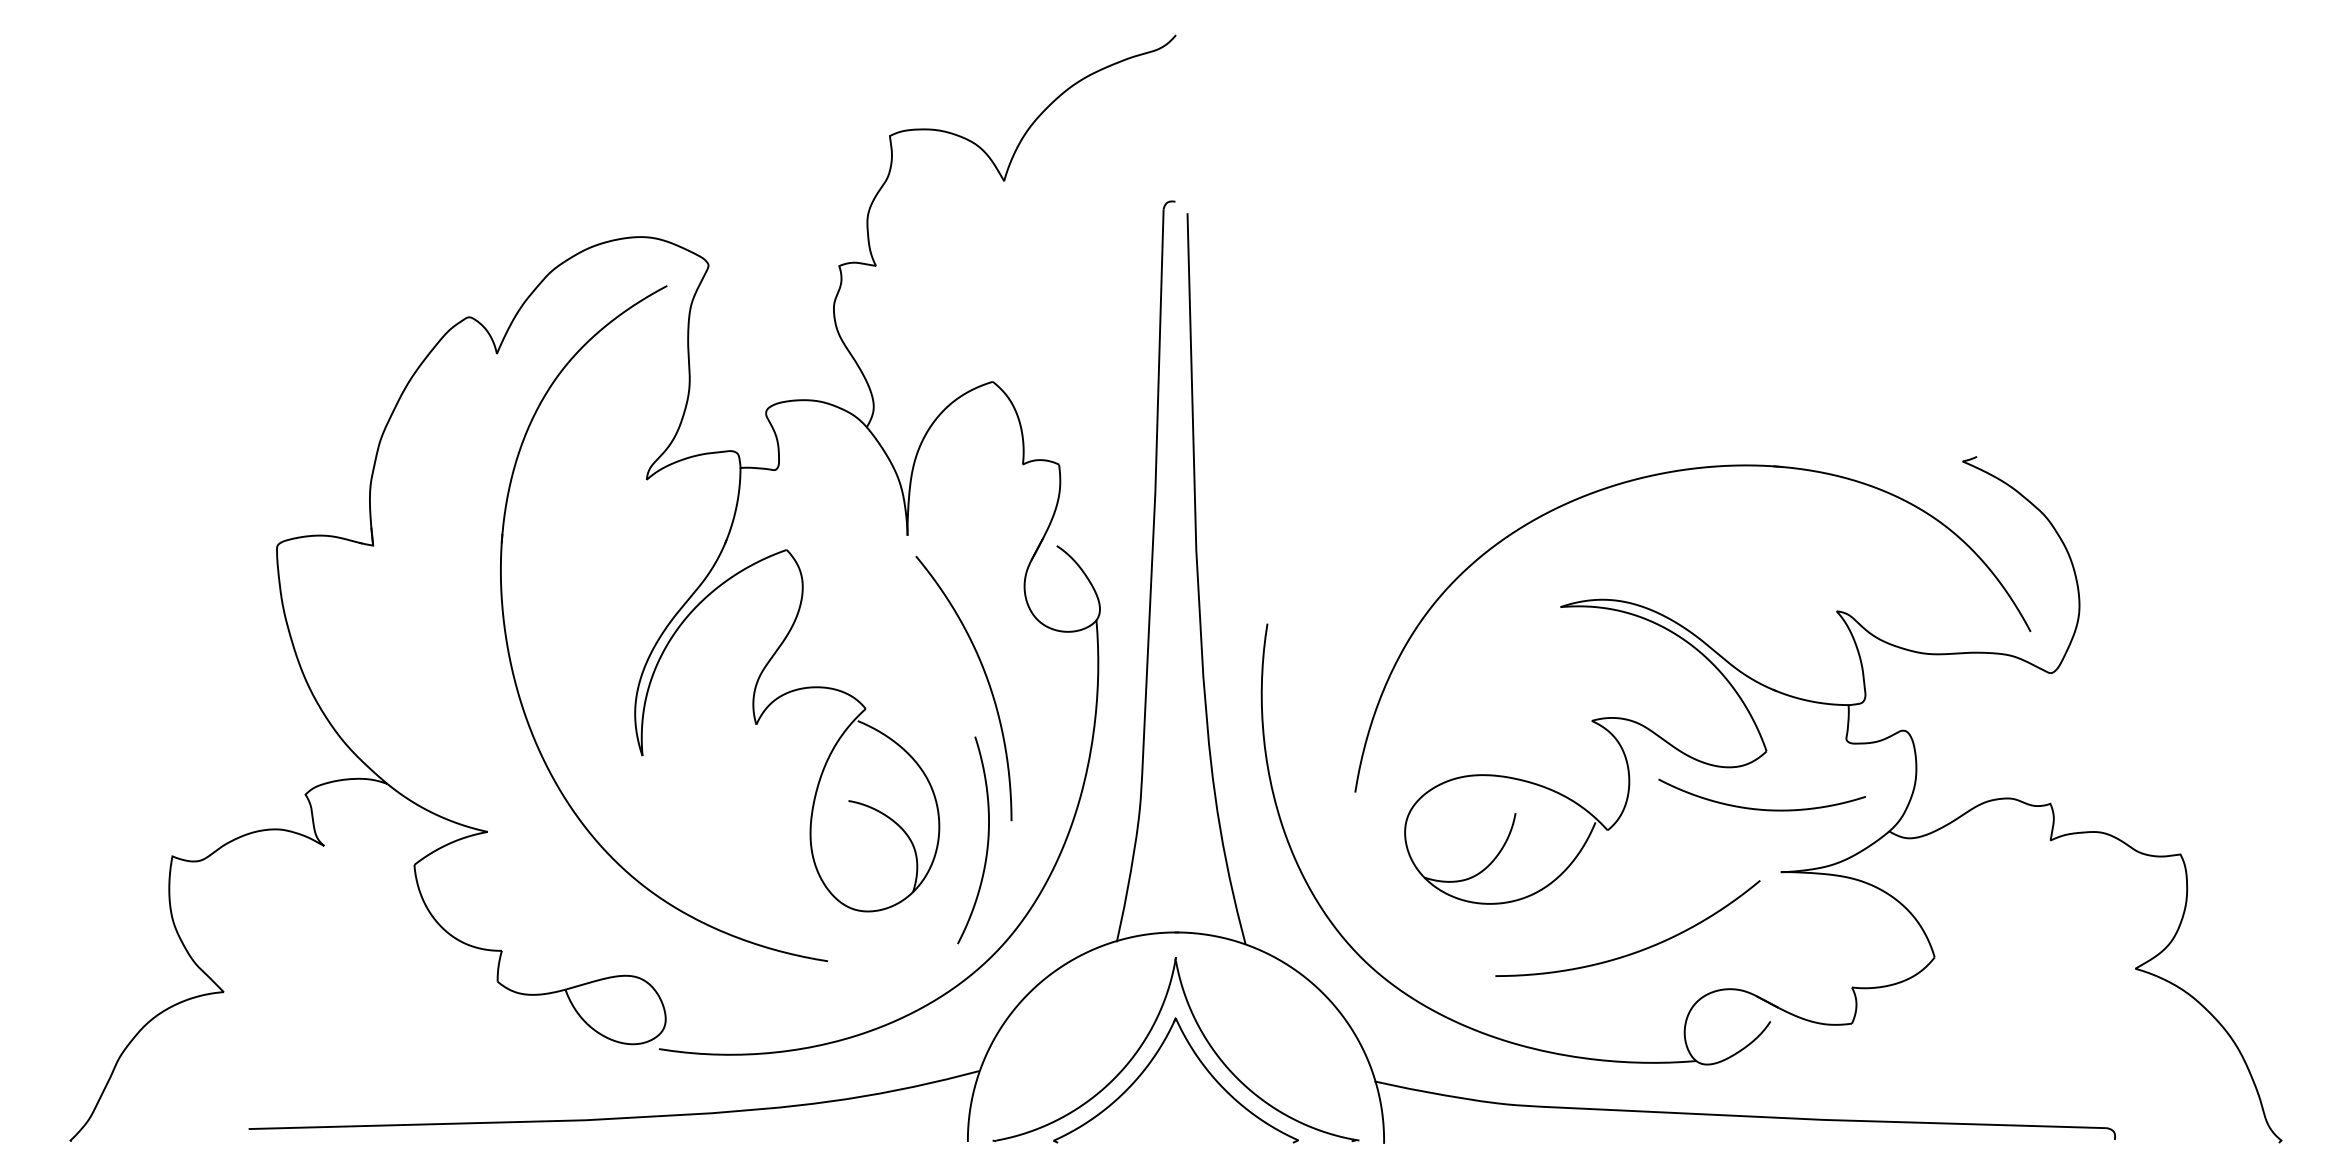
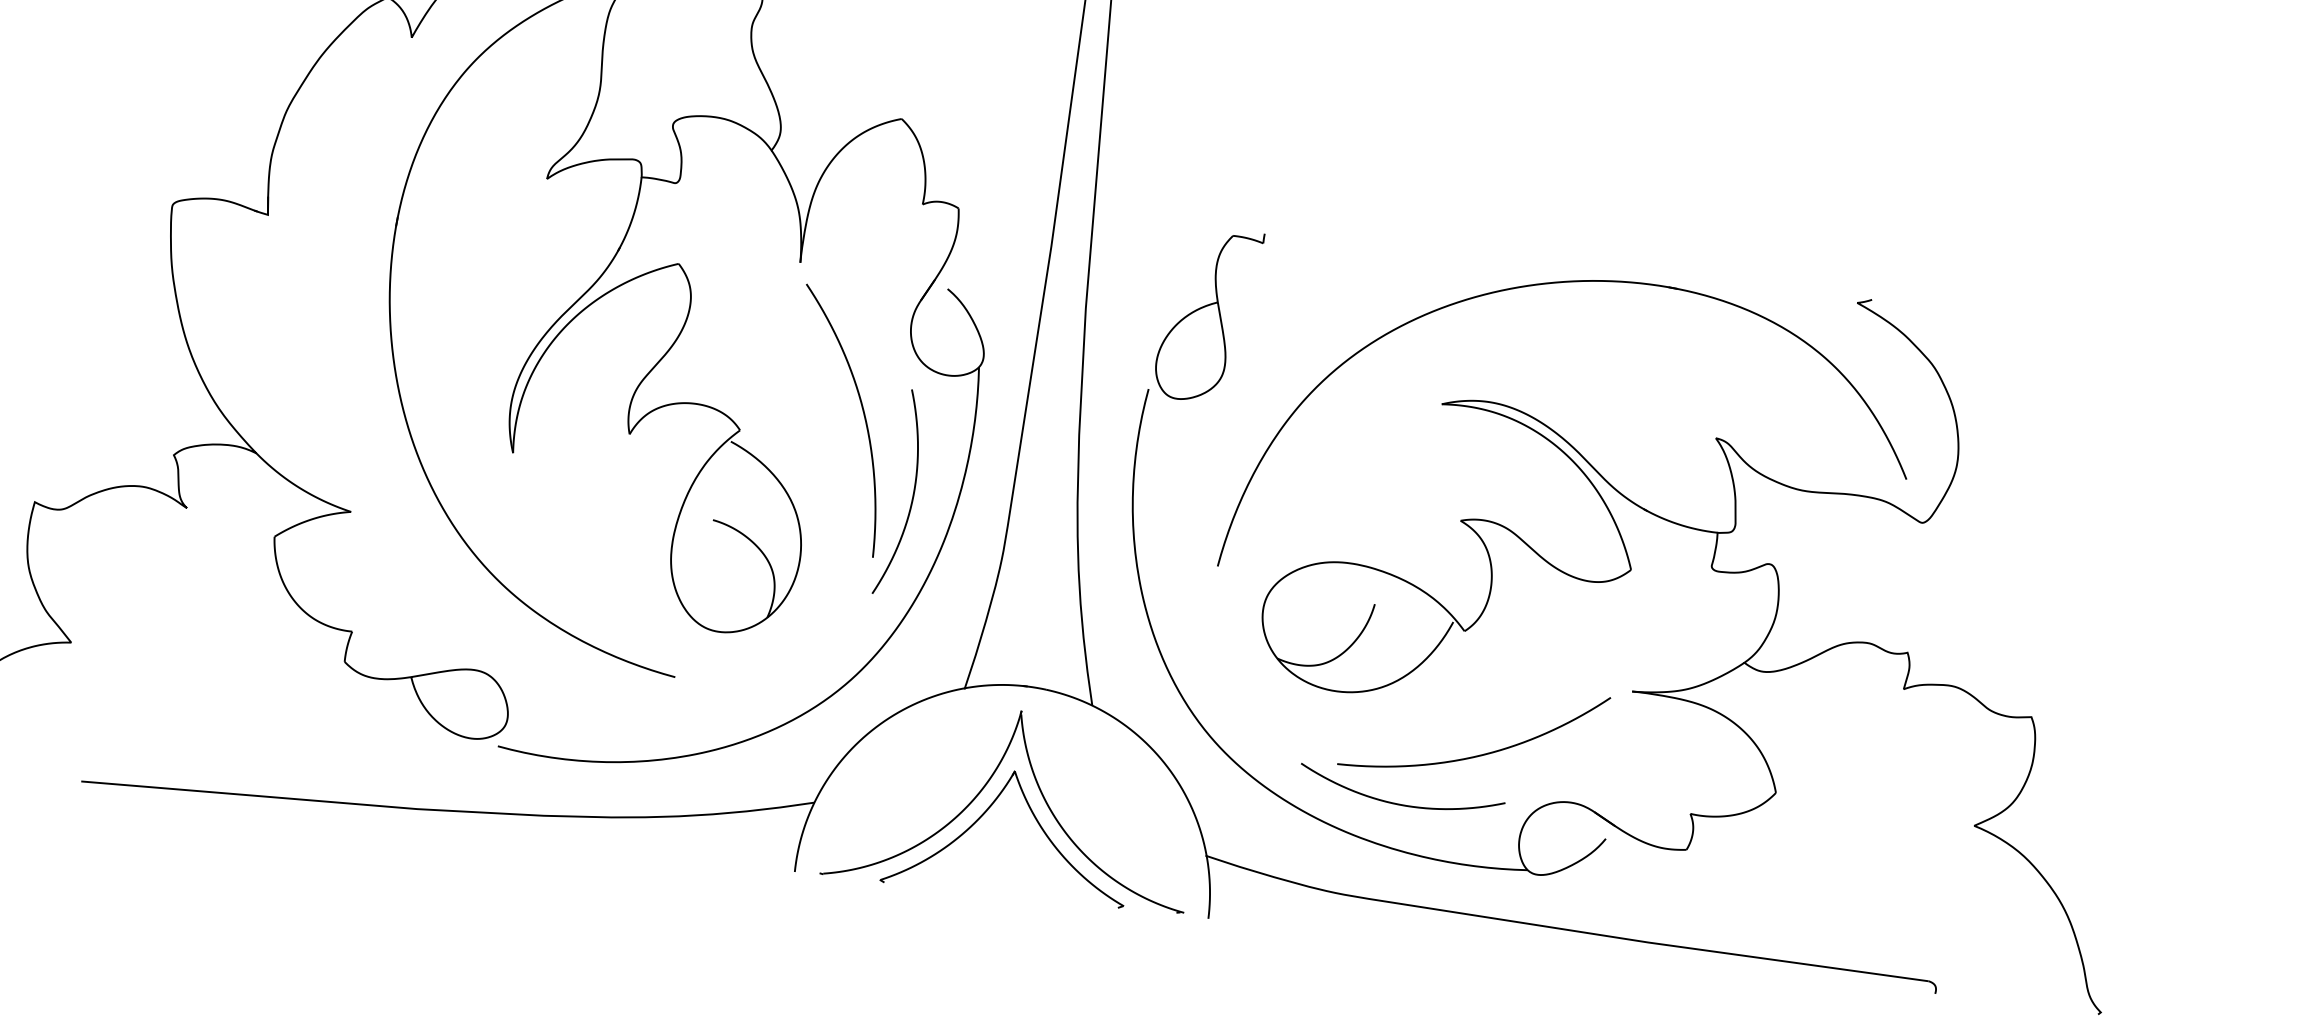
part: (1318, 543) -> (1208, 314), added
curve: (1761, 808) -> (1400, 803), moved
curve: (987, 840) -> (912, 494), moved

